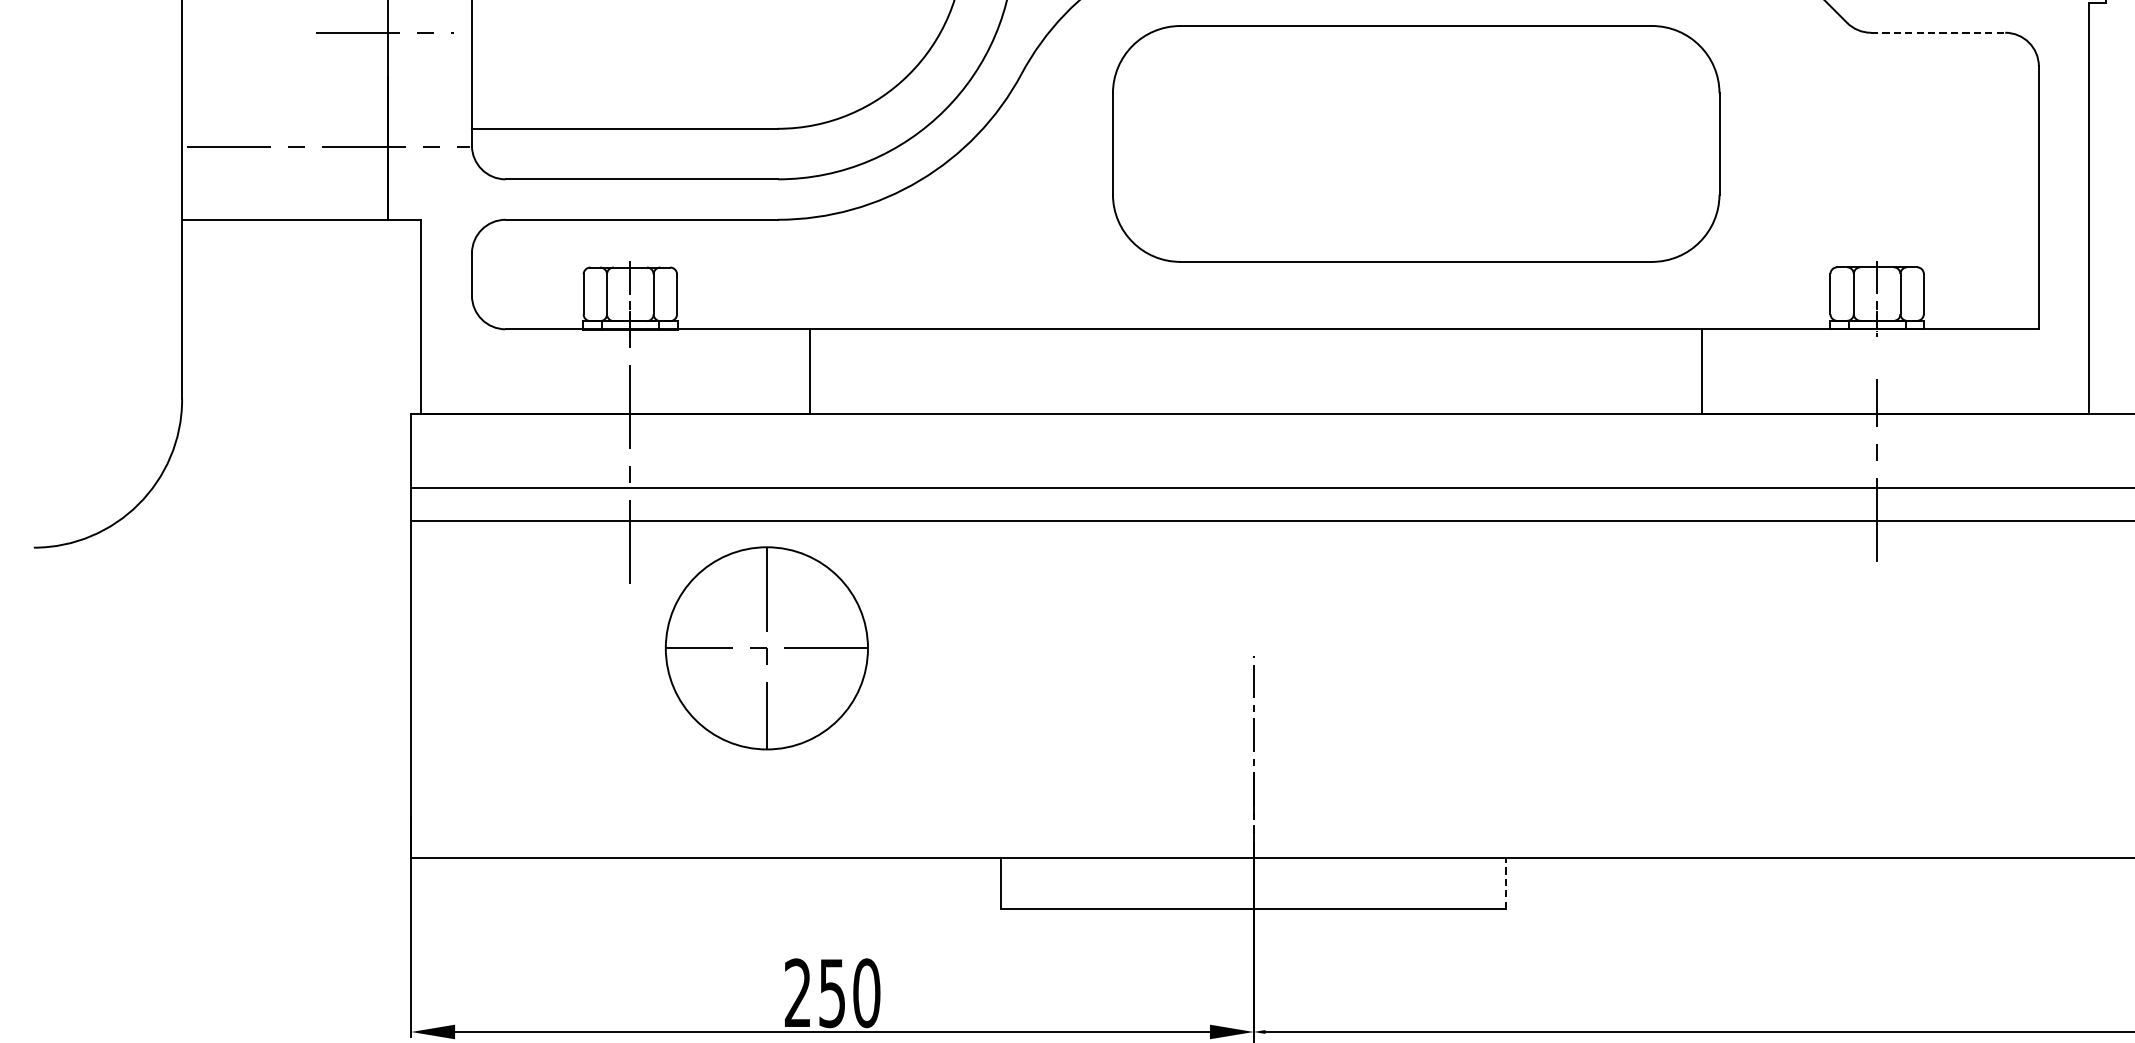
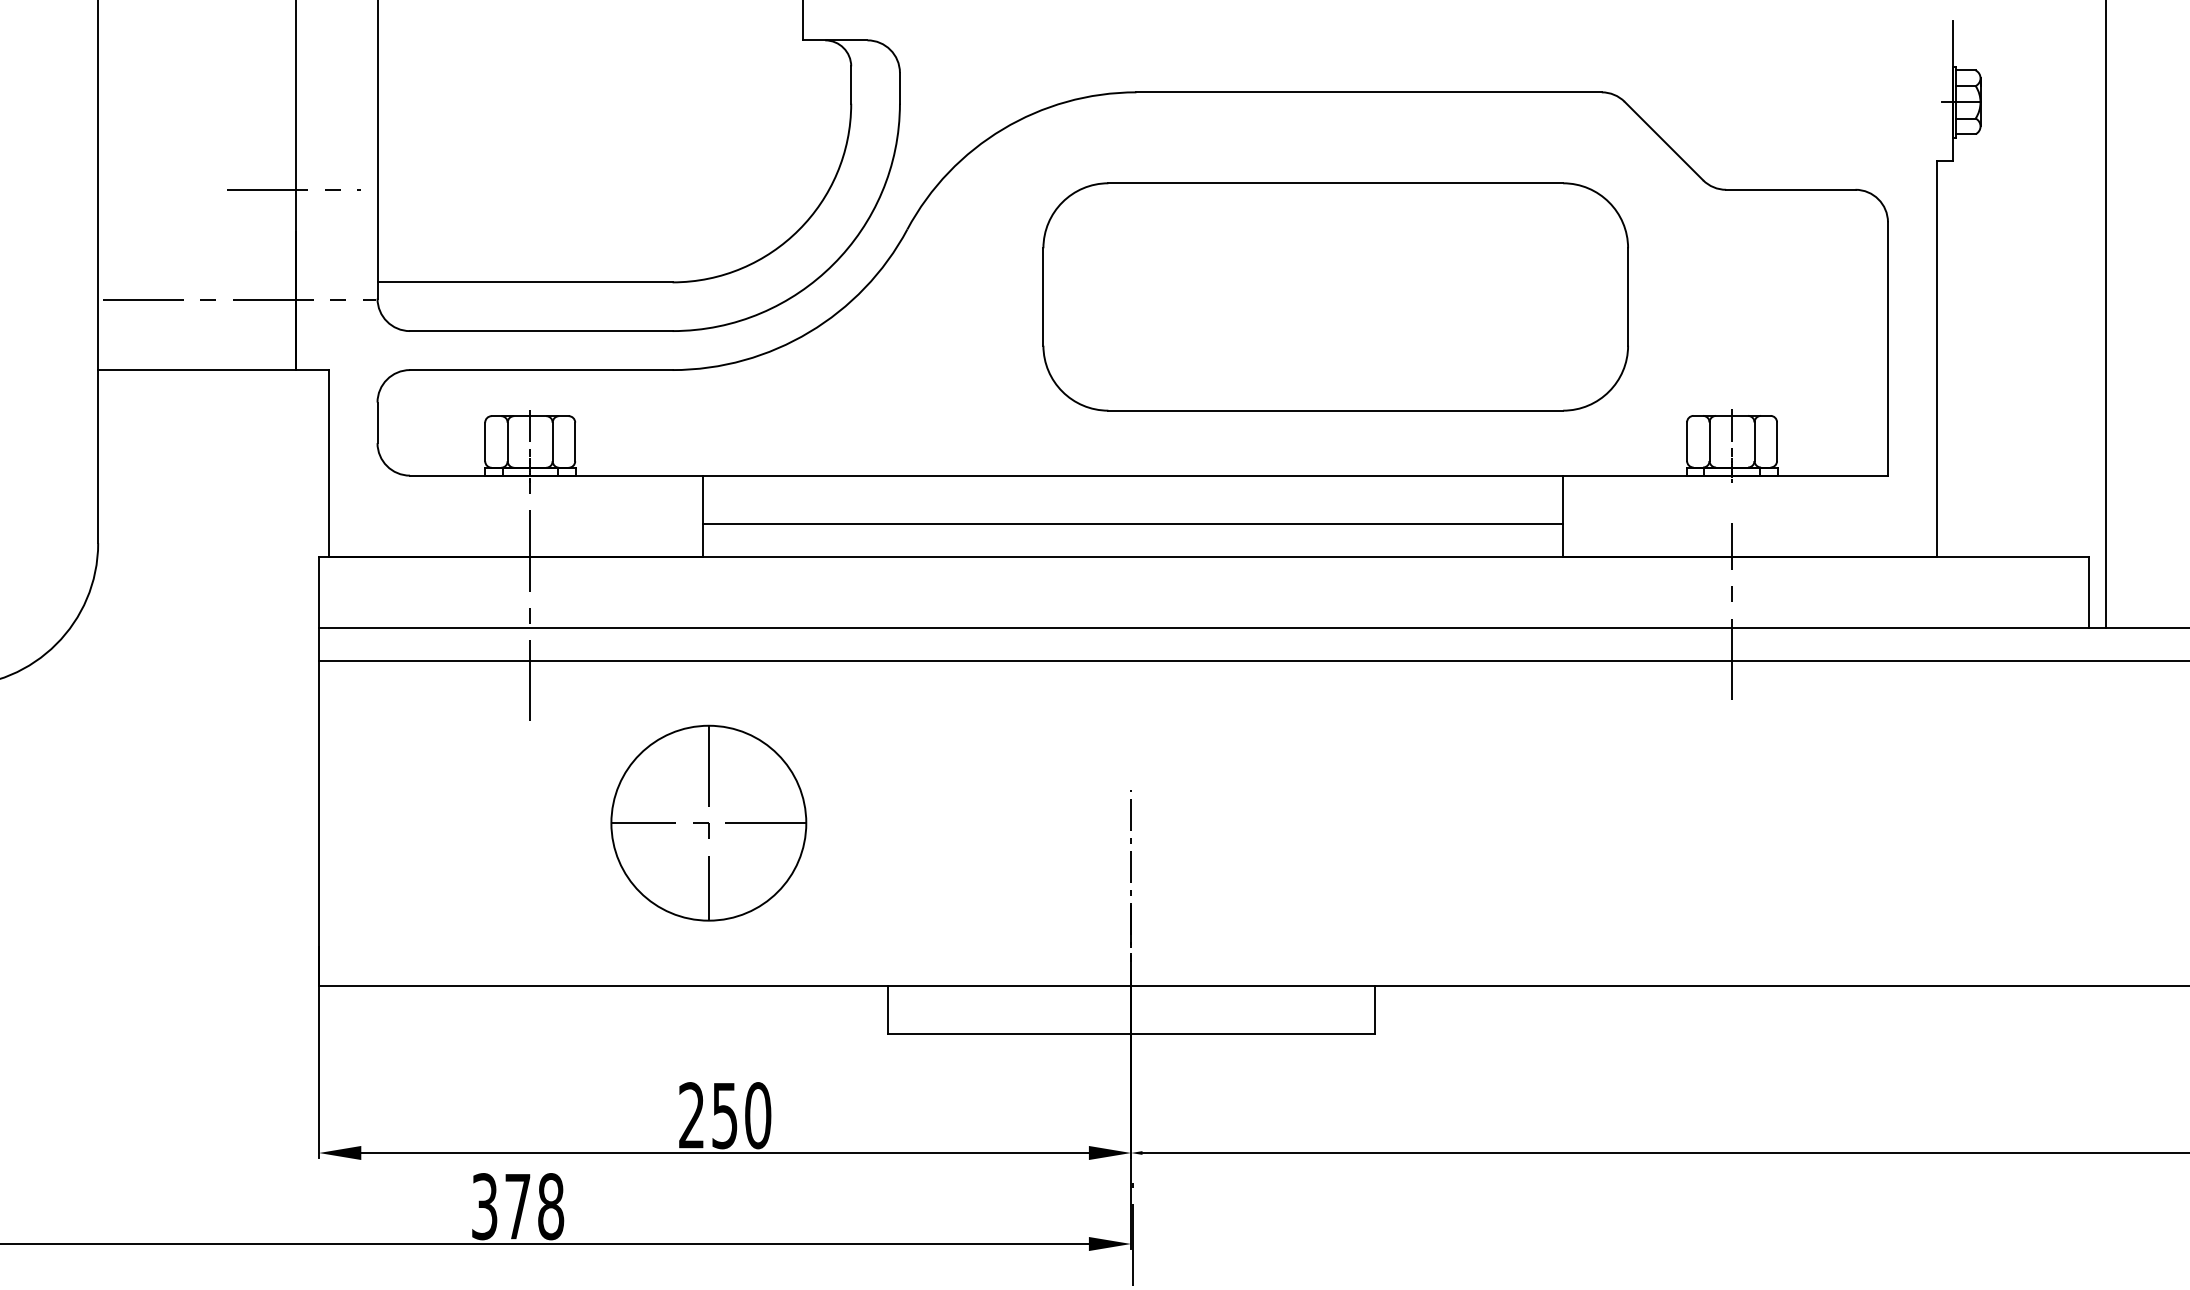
line: (1937, 32) -> (1790, 189), dashed -> solid
part: (1415, 143) -> (1335, 296), moved
line: (1255, 379) -> (1132, 524), added
part: (766, 647) -> (708, 822), moved
line: (1506, 883) -> (1374, 1009), dashed -> solid

